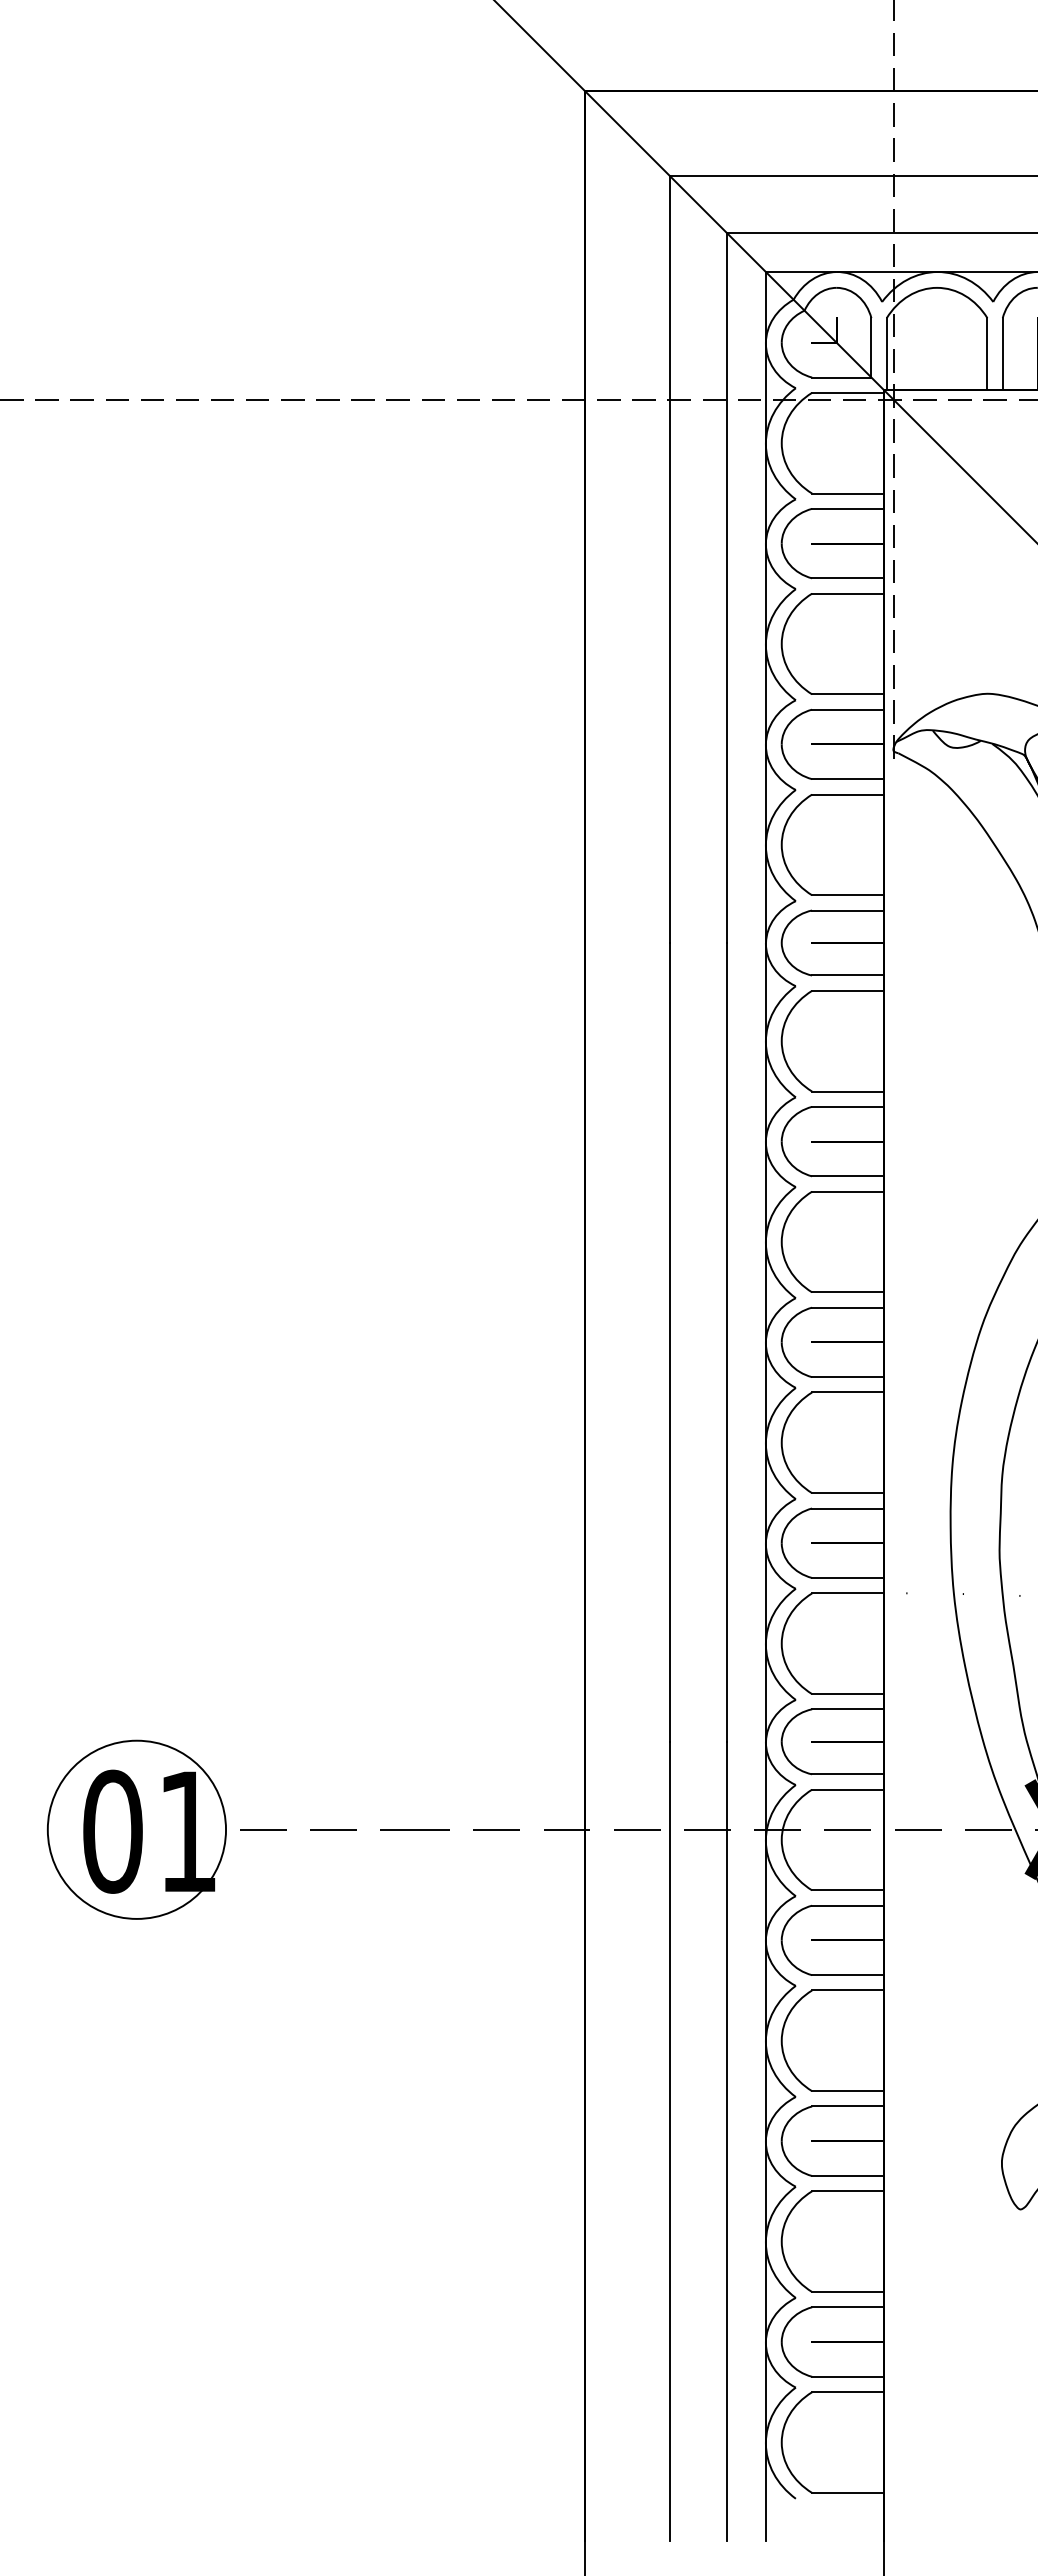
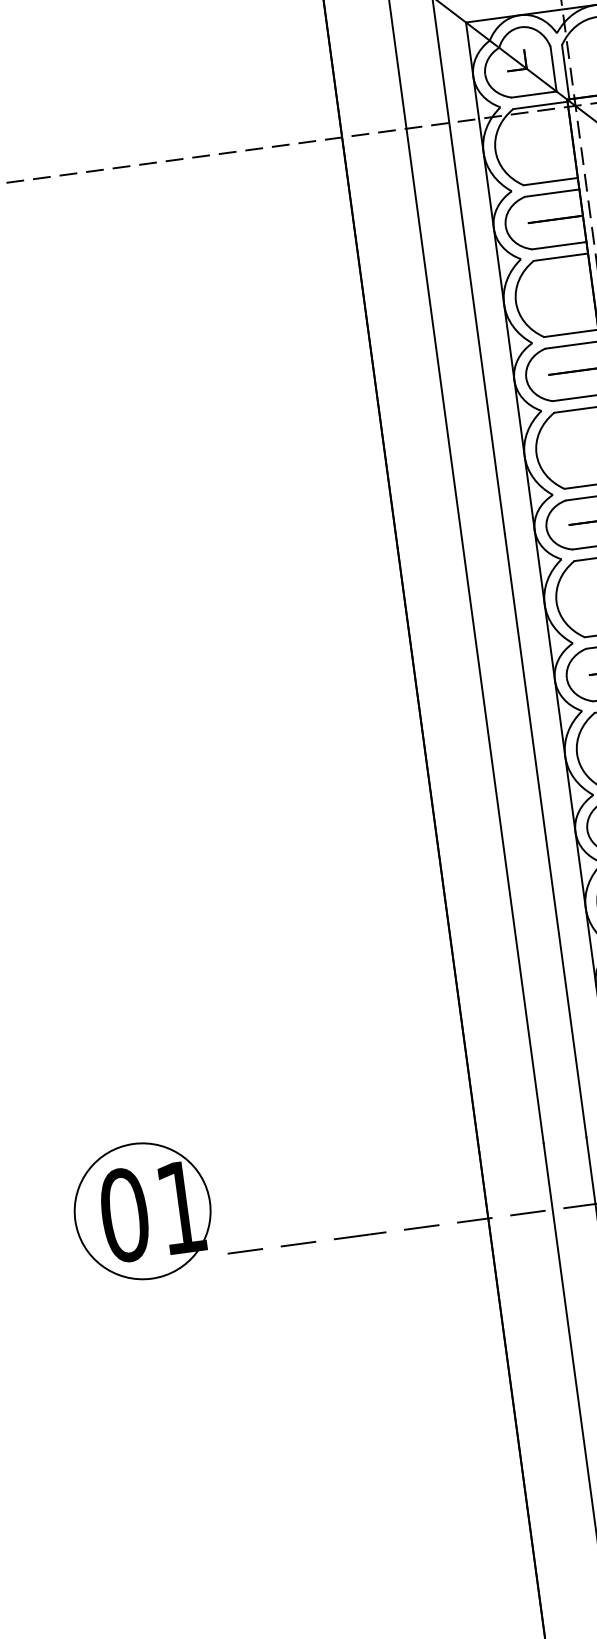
part: (136, 1829) -> (142, 1211), moved

